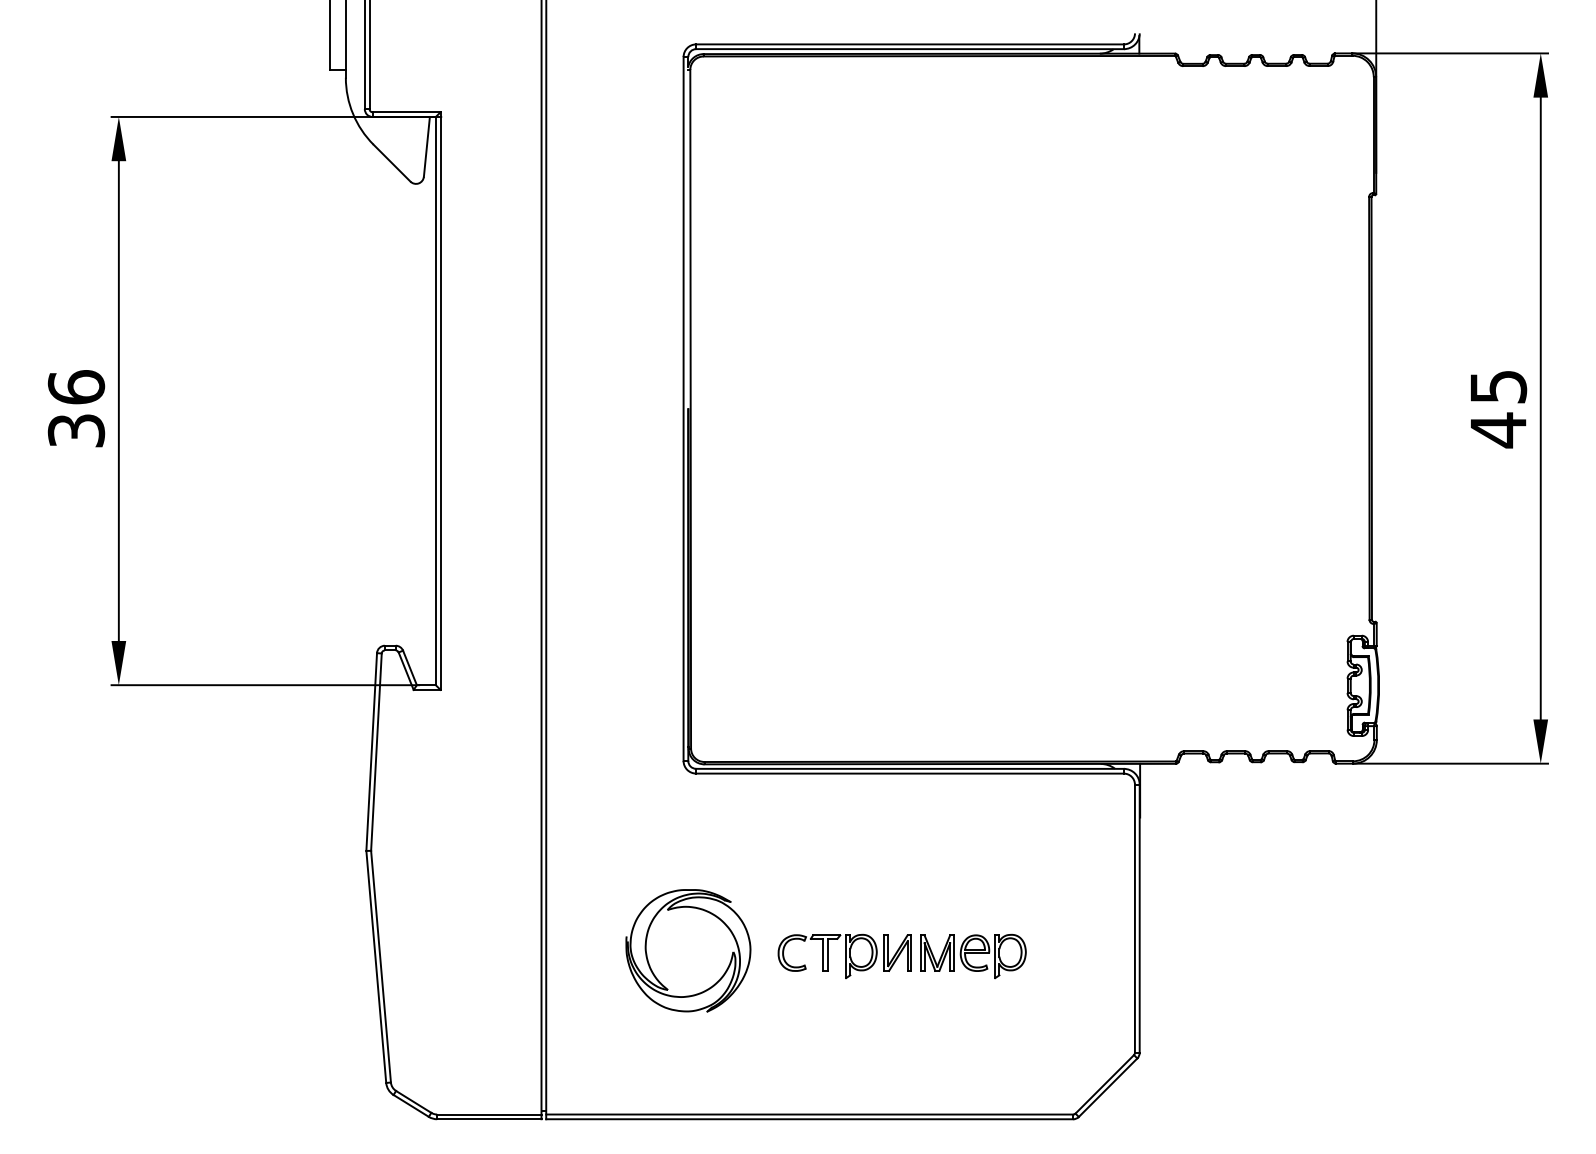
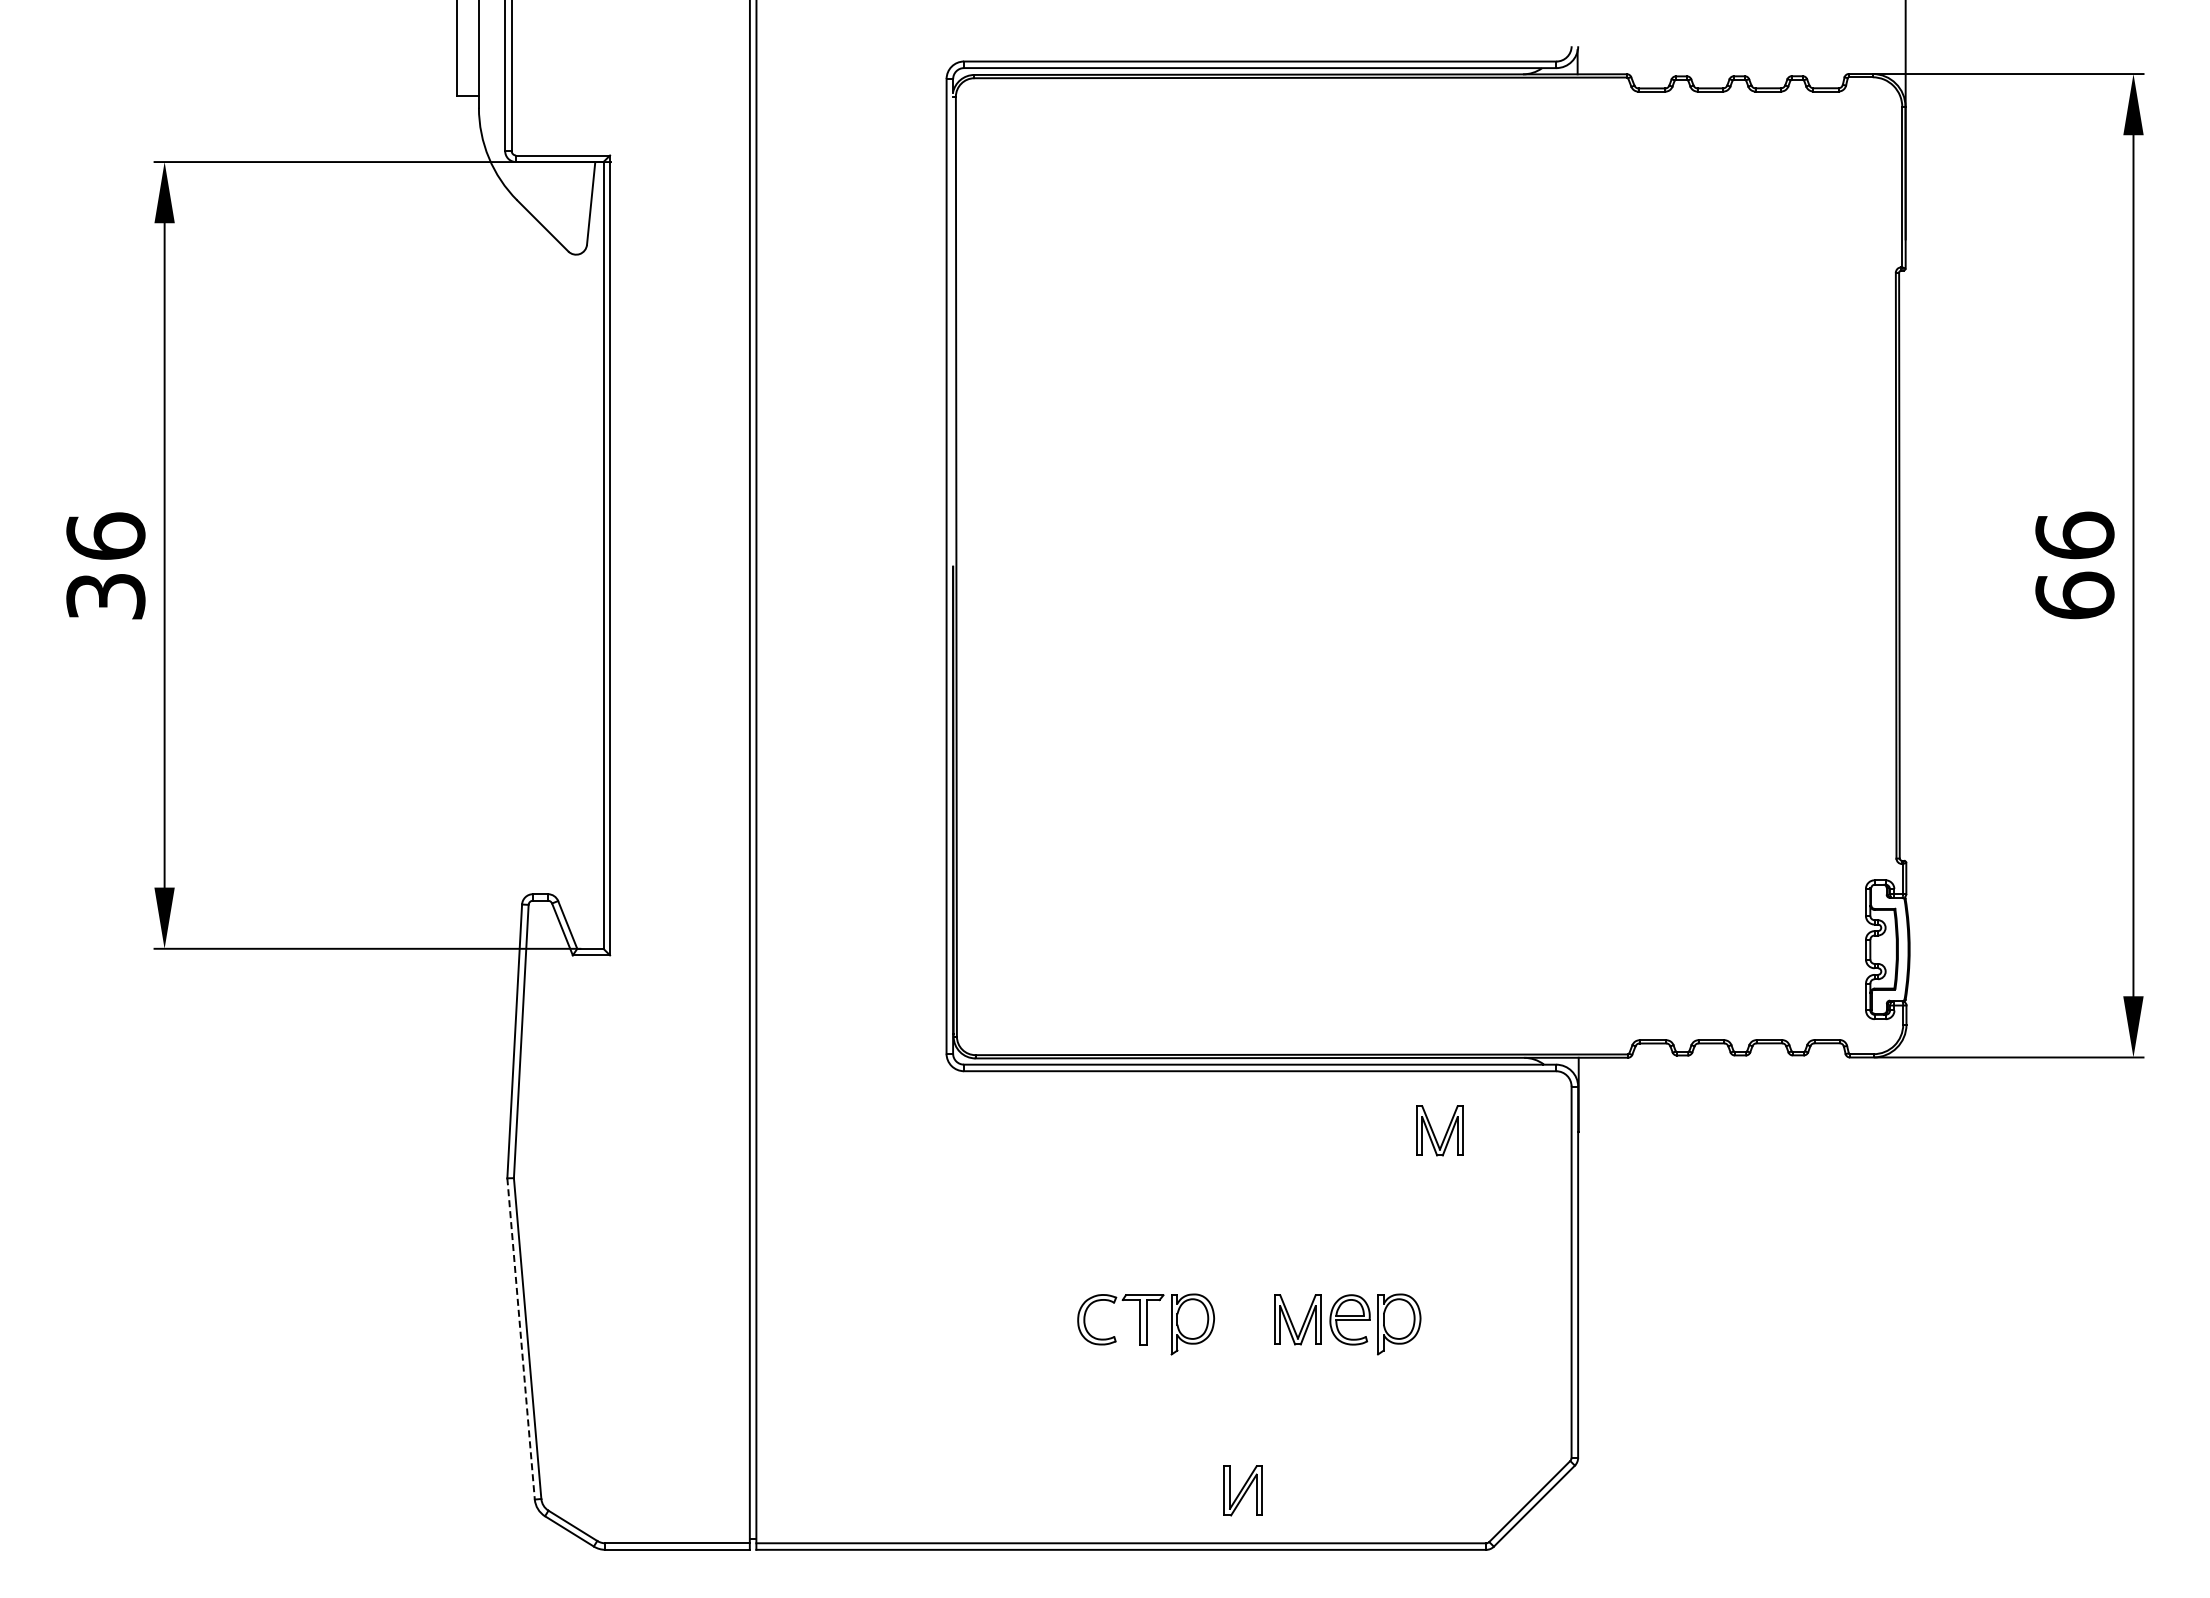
text: (1498, 409) -> (2074, 566), 45 -> 66
part: (1039, 816) -> (1439, 1130), added
part: (897, 952) -> (1242, 1490), moved
part: (648, 961) -> (898, 1331), removed
line: (376, 967) -> (521, 1339), solid -> dashed

